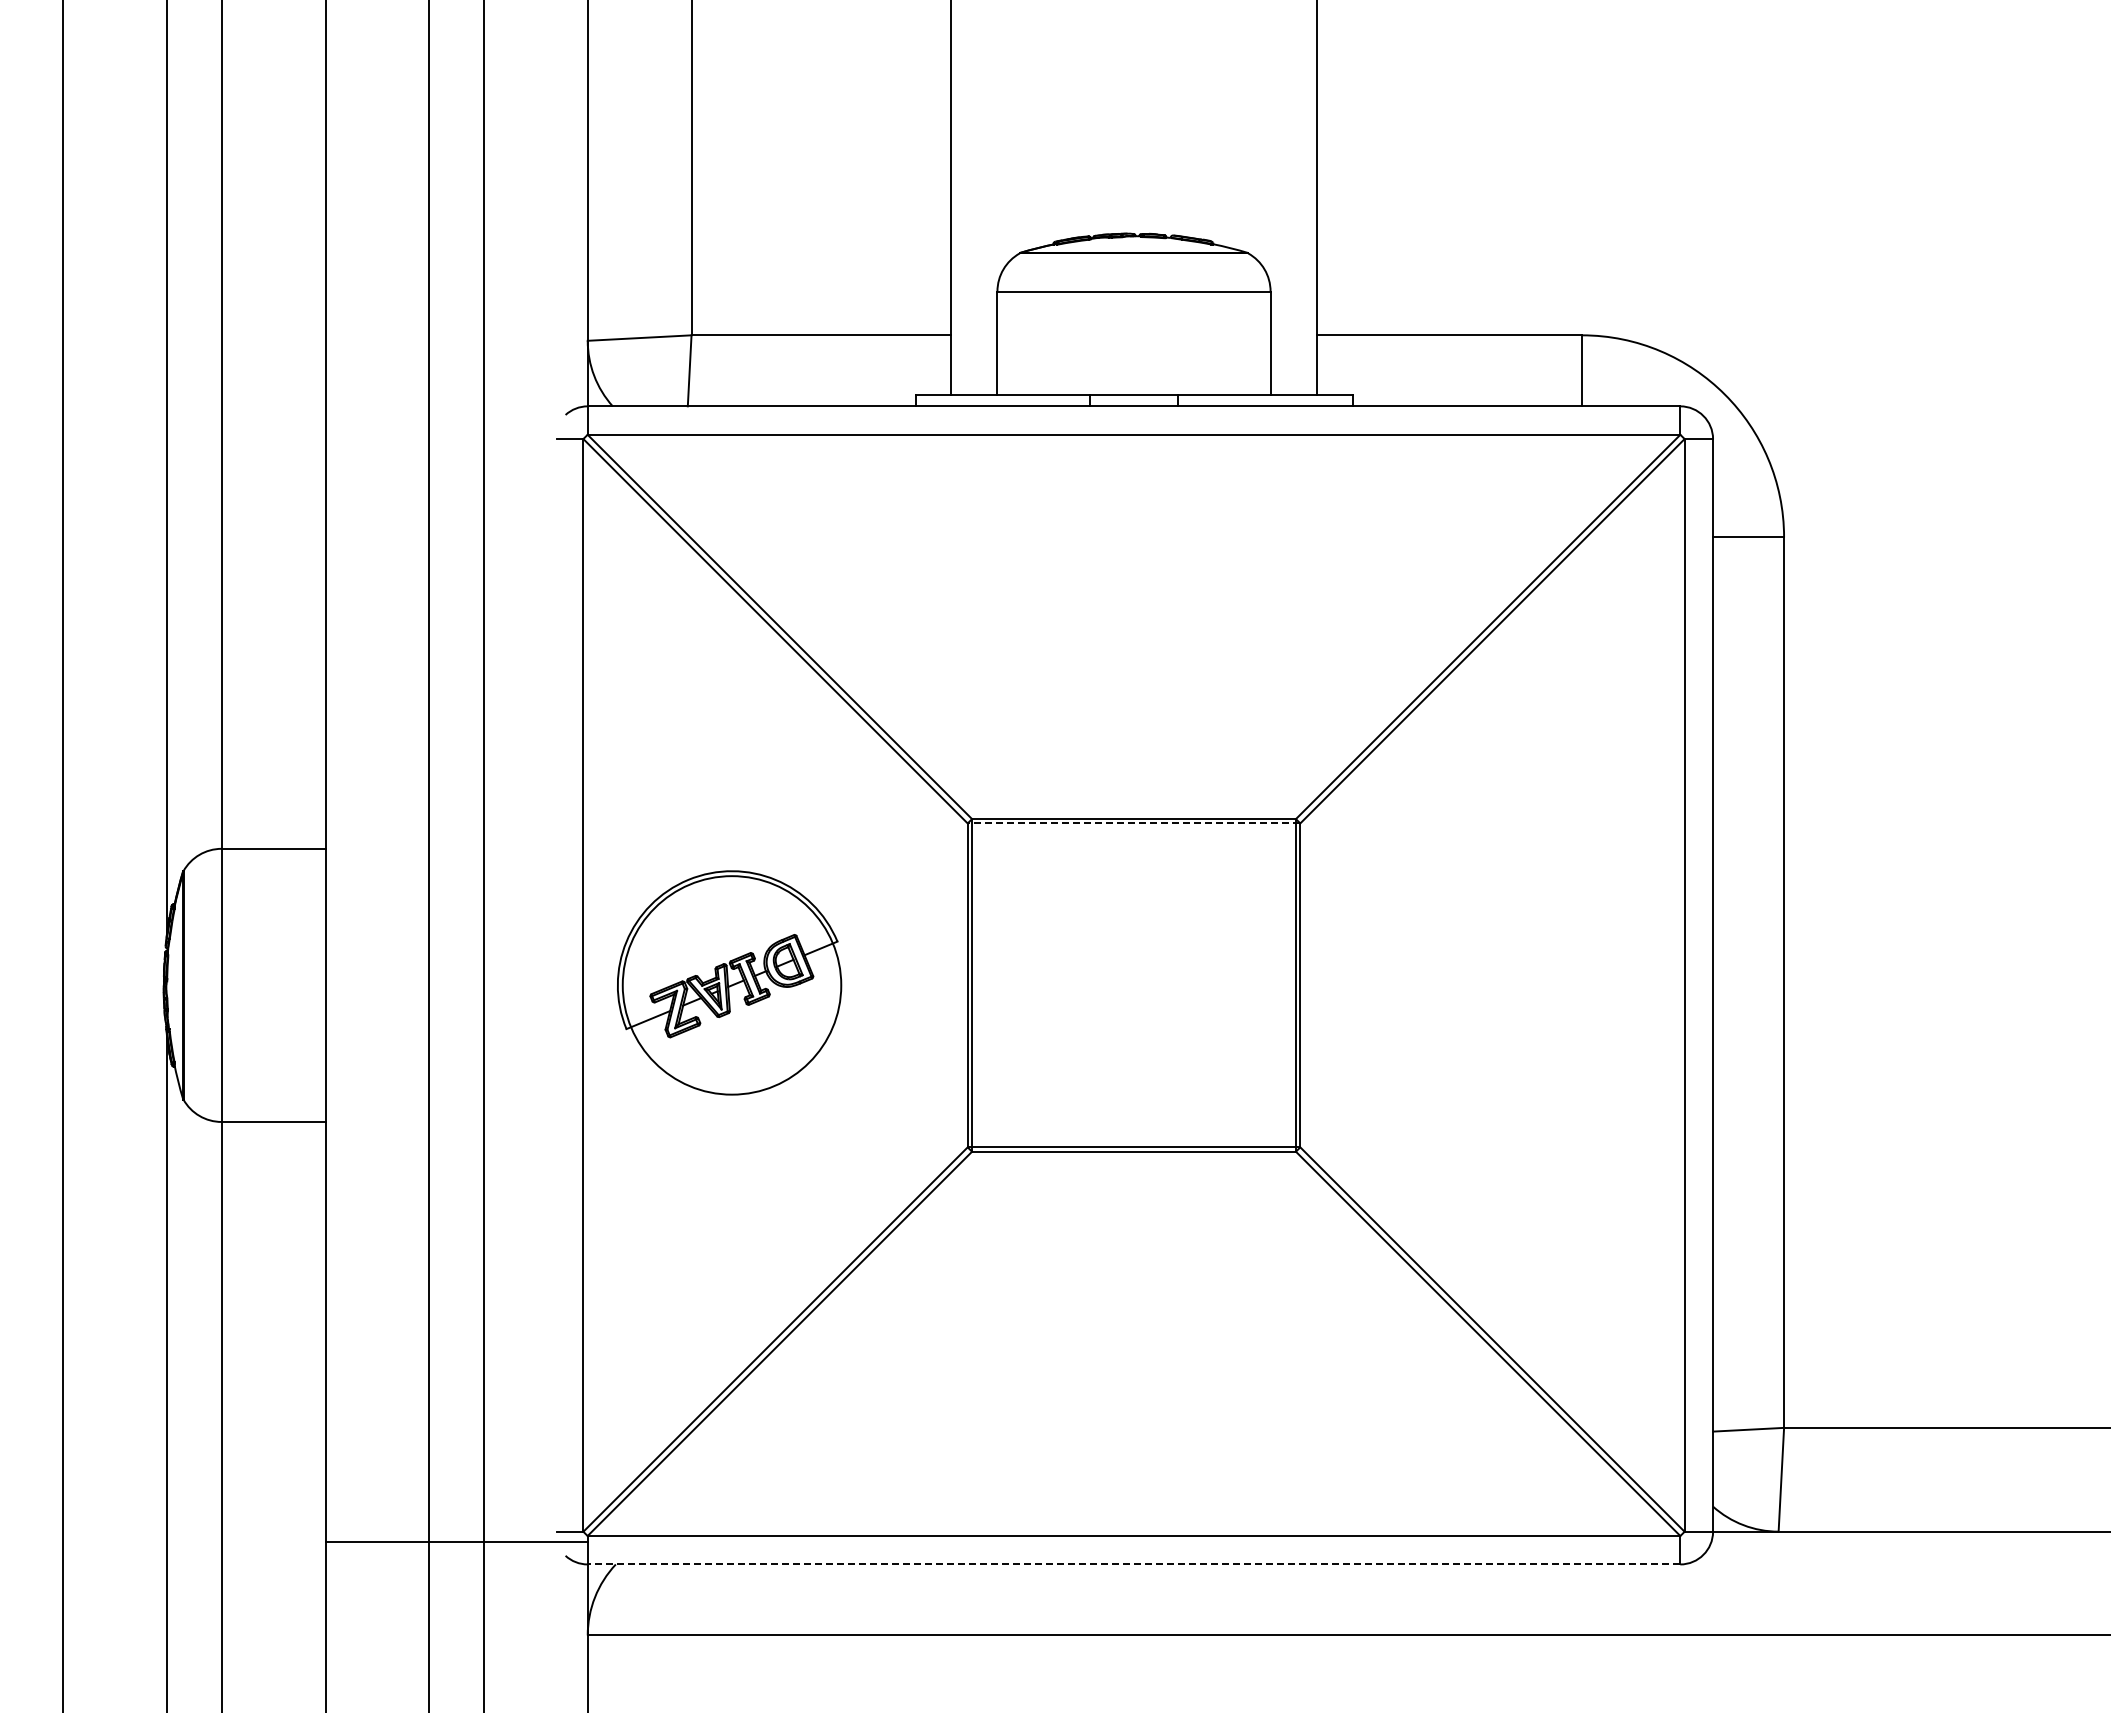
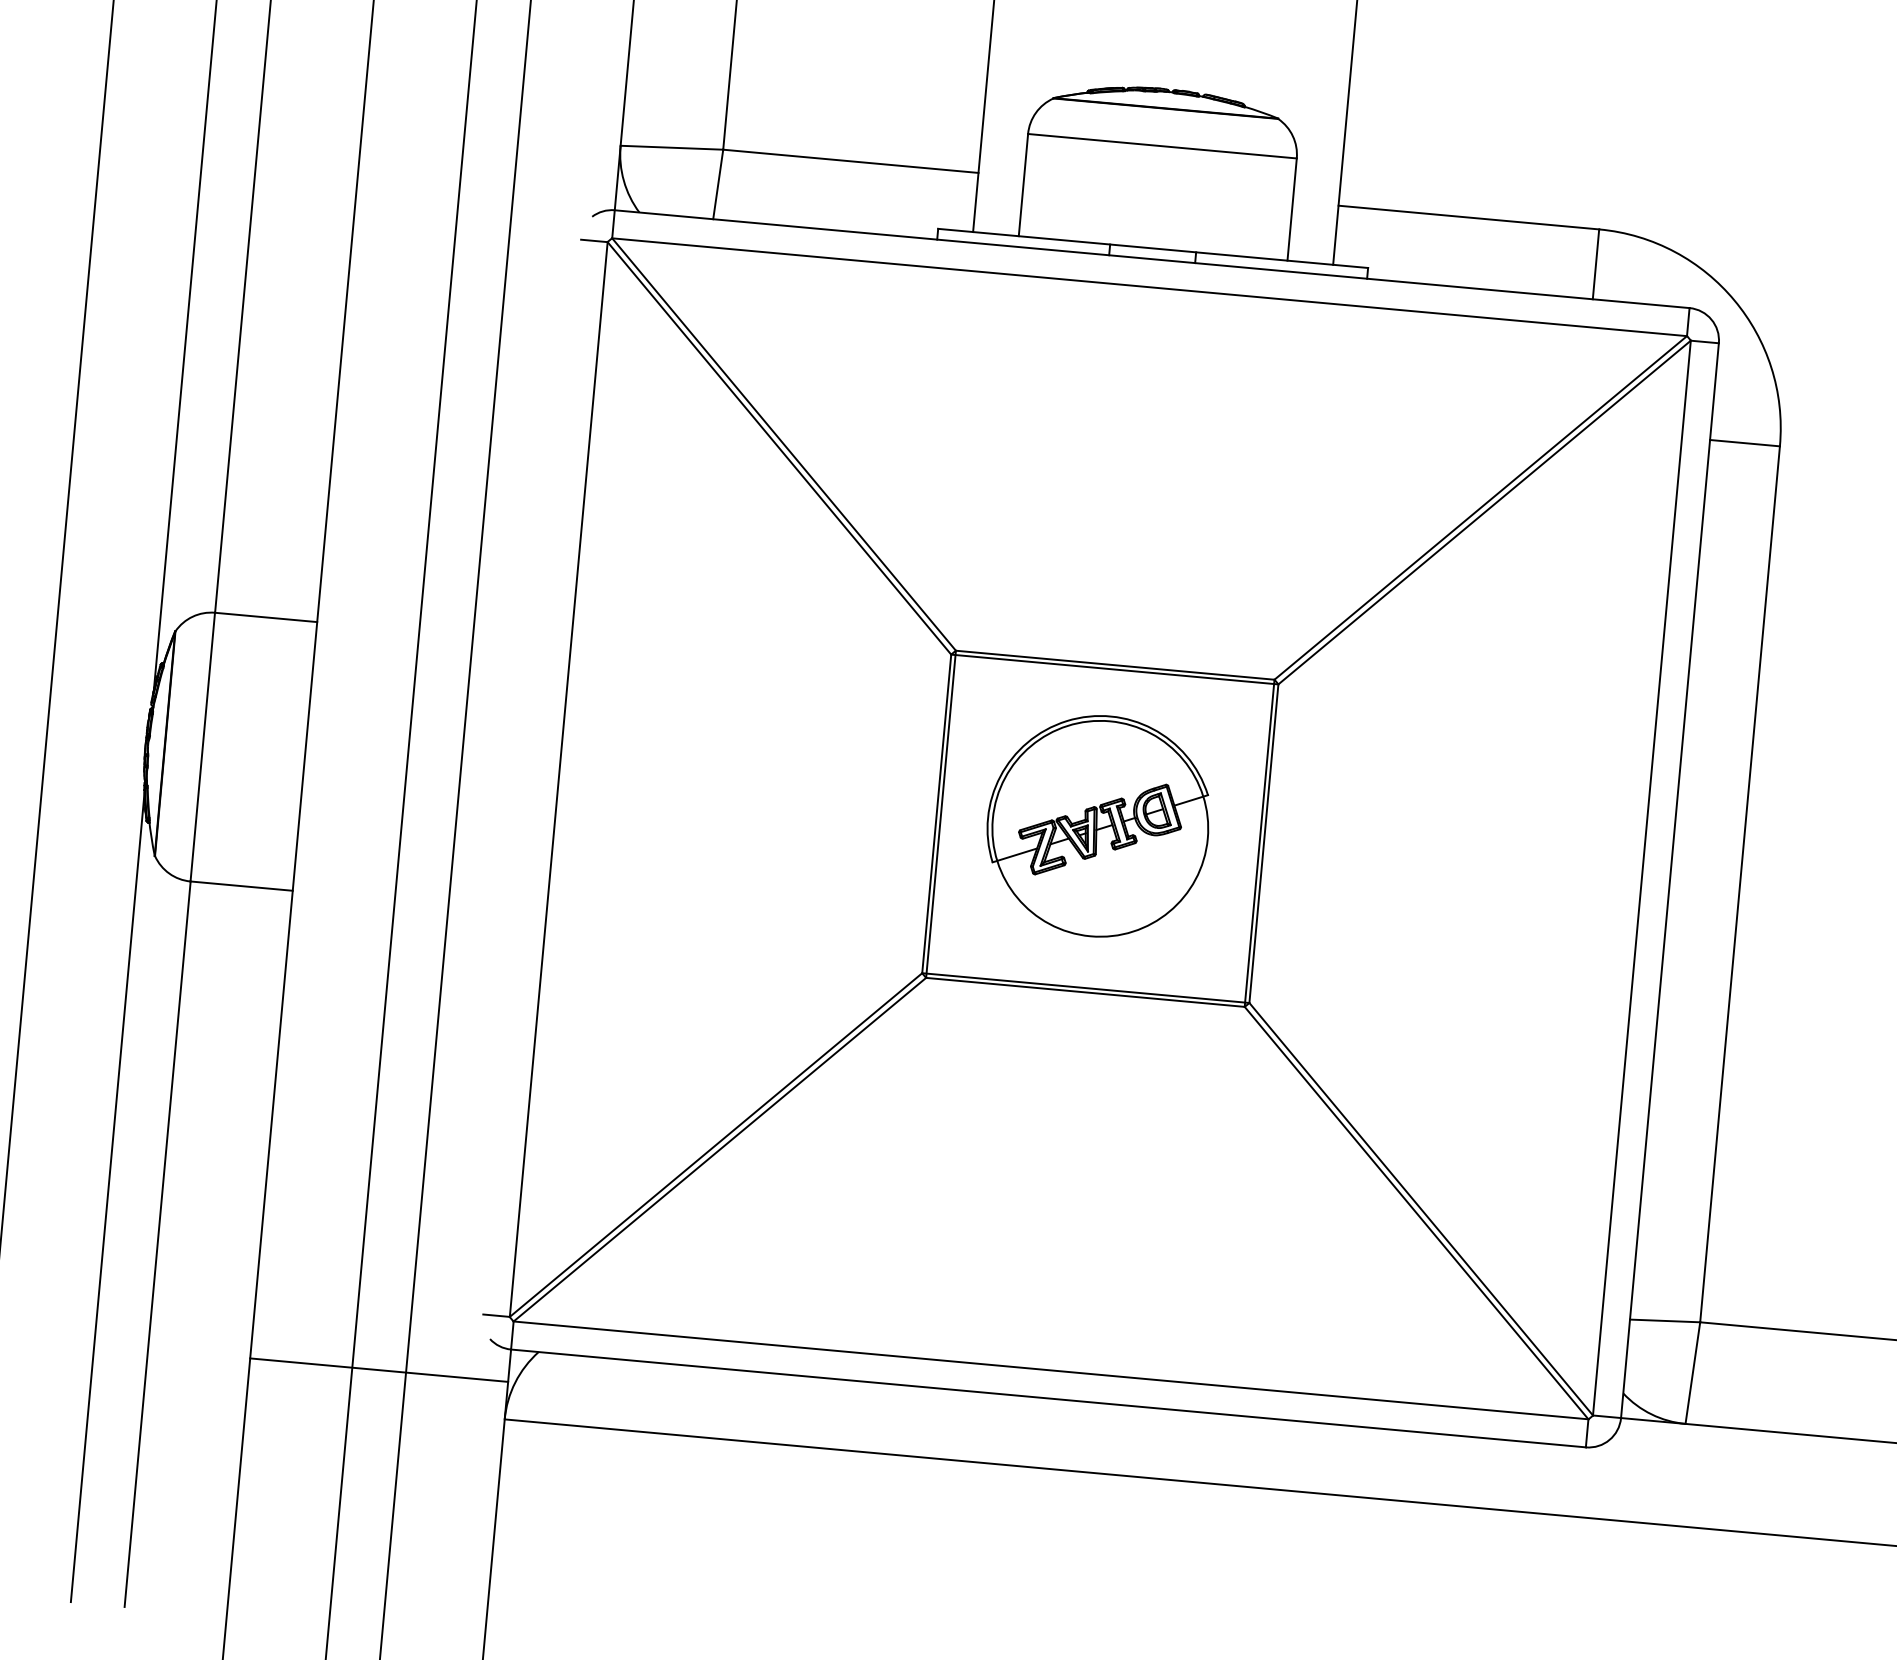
line: (1133, 823) -> (1114, 669), dashed -> solid
part: (729, 982) -> (1098, 825), moved
line: (456, 1542) -> (379, 1370), moved
line: (1133, 1564) -> (1047, 1398), dashed -> solid

